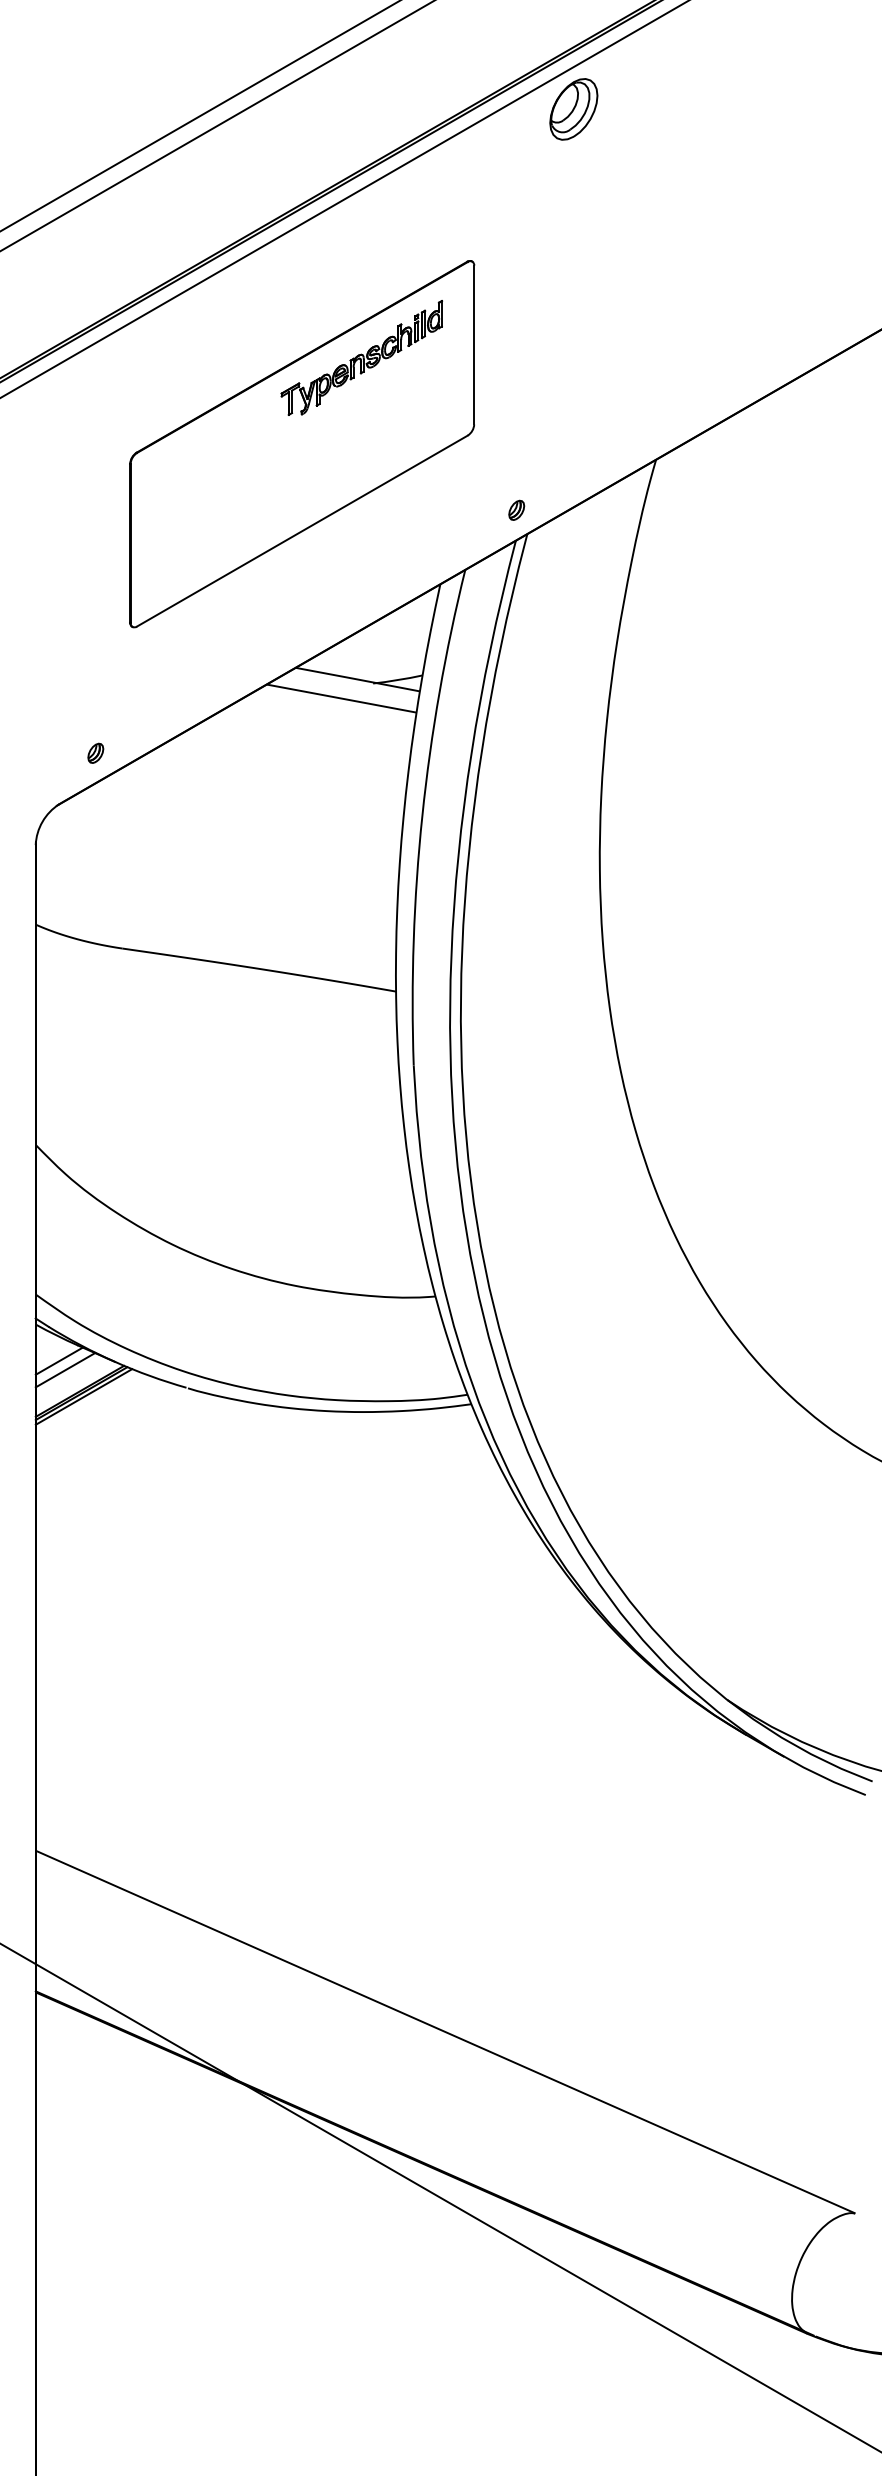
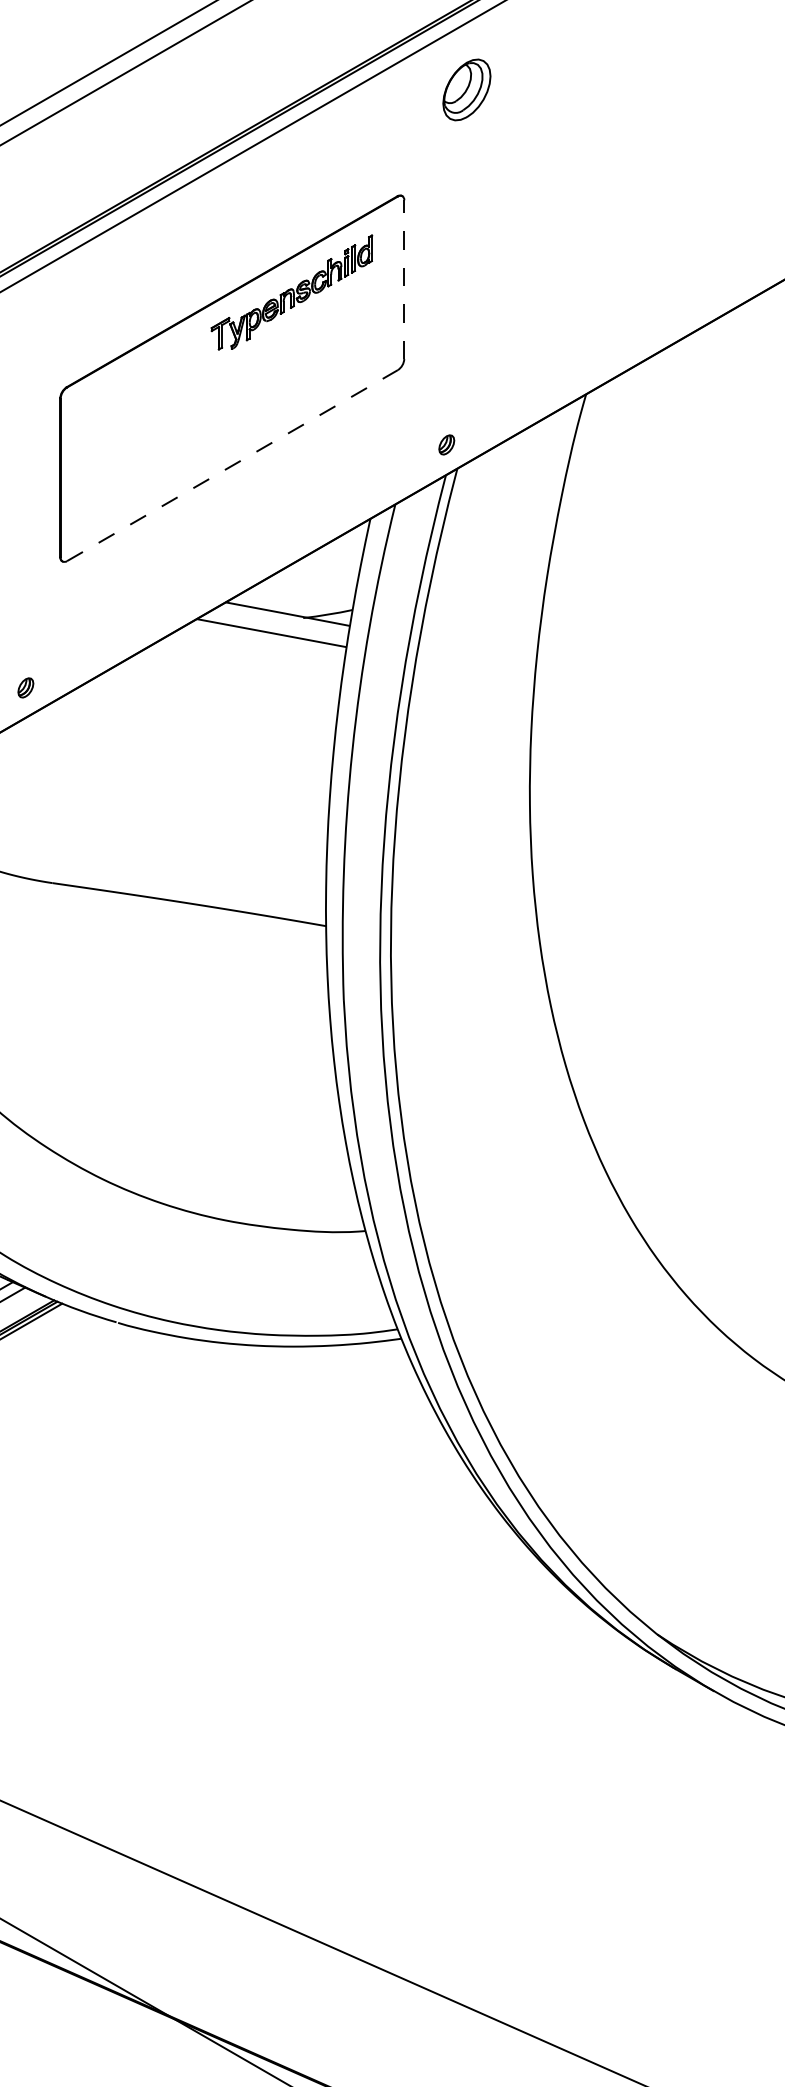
part: (573, 109) -> (466, 90), moved
line: (474, 344) -> (404, 279), solid -> dashed
line: (302, 531) -> (232, 466), solid -> dashed

